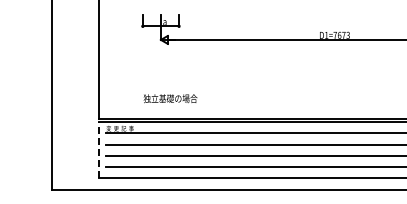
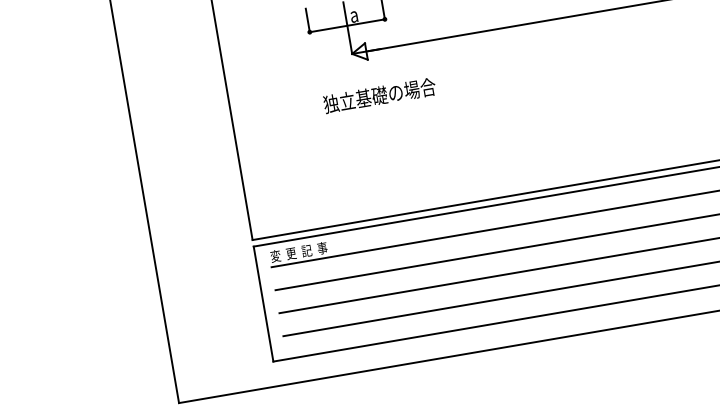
text: (170, 98) -> (379, 95), moved
line: (99, 150) -> (263, 304), dashed -> solid

